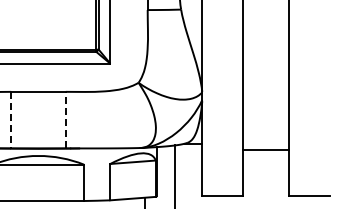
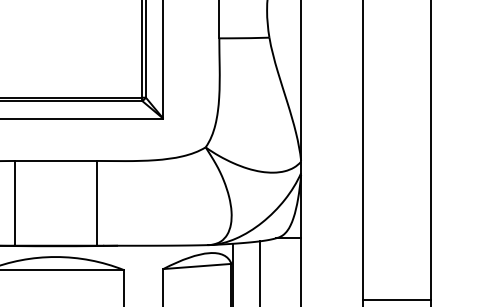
line: (65, 119) -> (96, 202), dashed -> solid
line: (11, 120) -> (15, 203), dashed -> solid
line: (265, 149) -> (395, 299), moved

